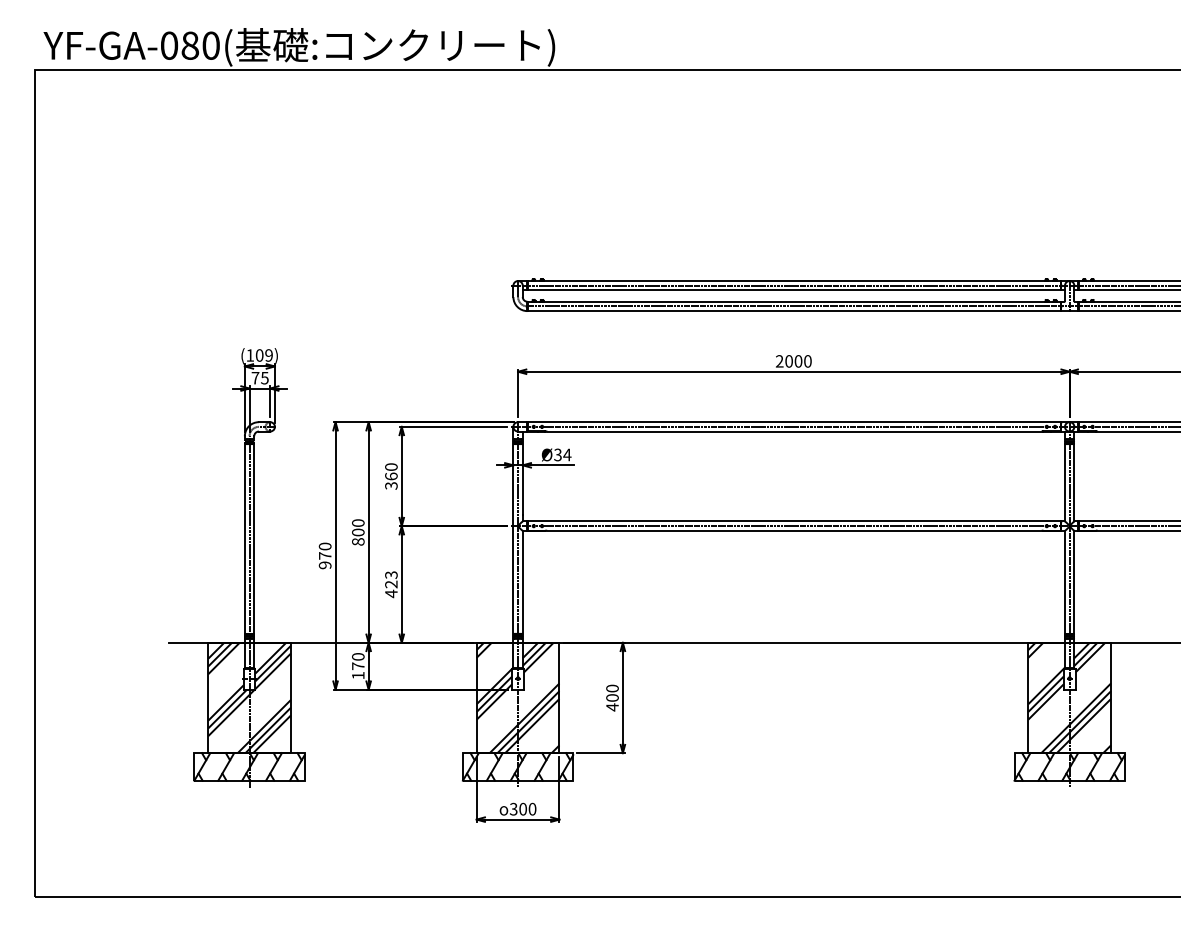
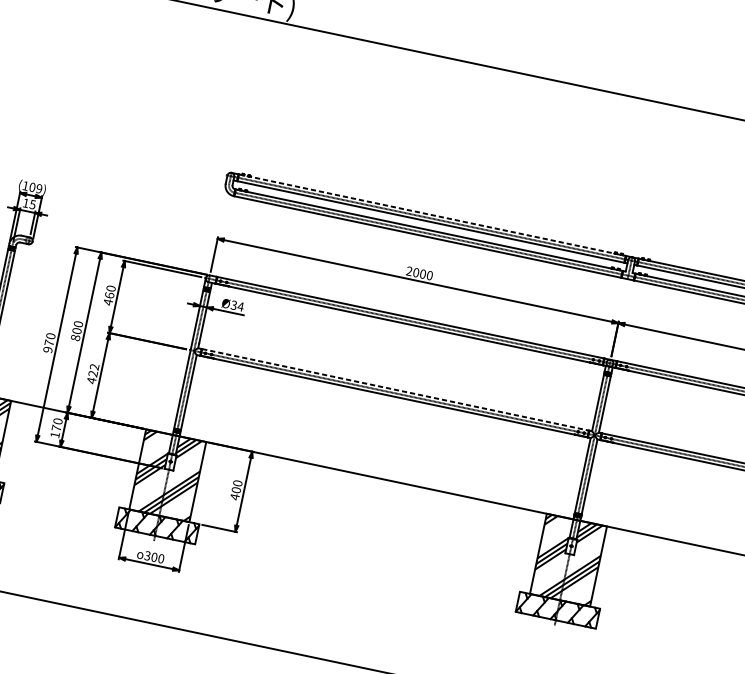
line: (794, 281) -> (432, 215), solid -> dashed
text: (255, 378) -> (25, 203), 75 -> 15
text: (391, 485) -> (108, 302), 360 -> 460
line: (794, 521) -> (395, 389), solid -> dashed
text: (391, 574) -> (94, 366), 423 -> 422

